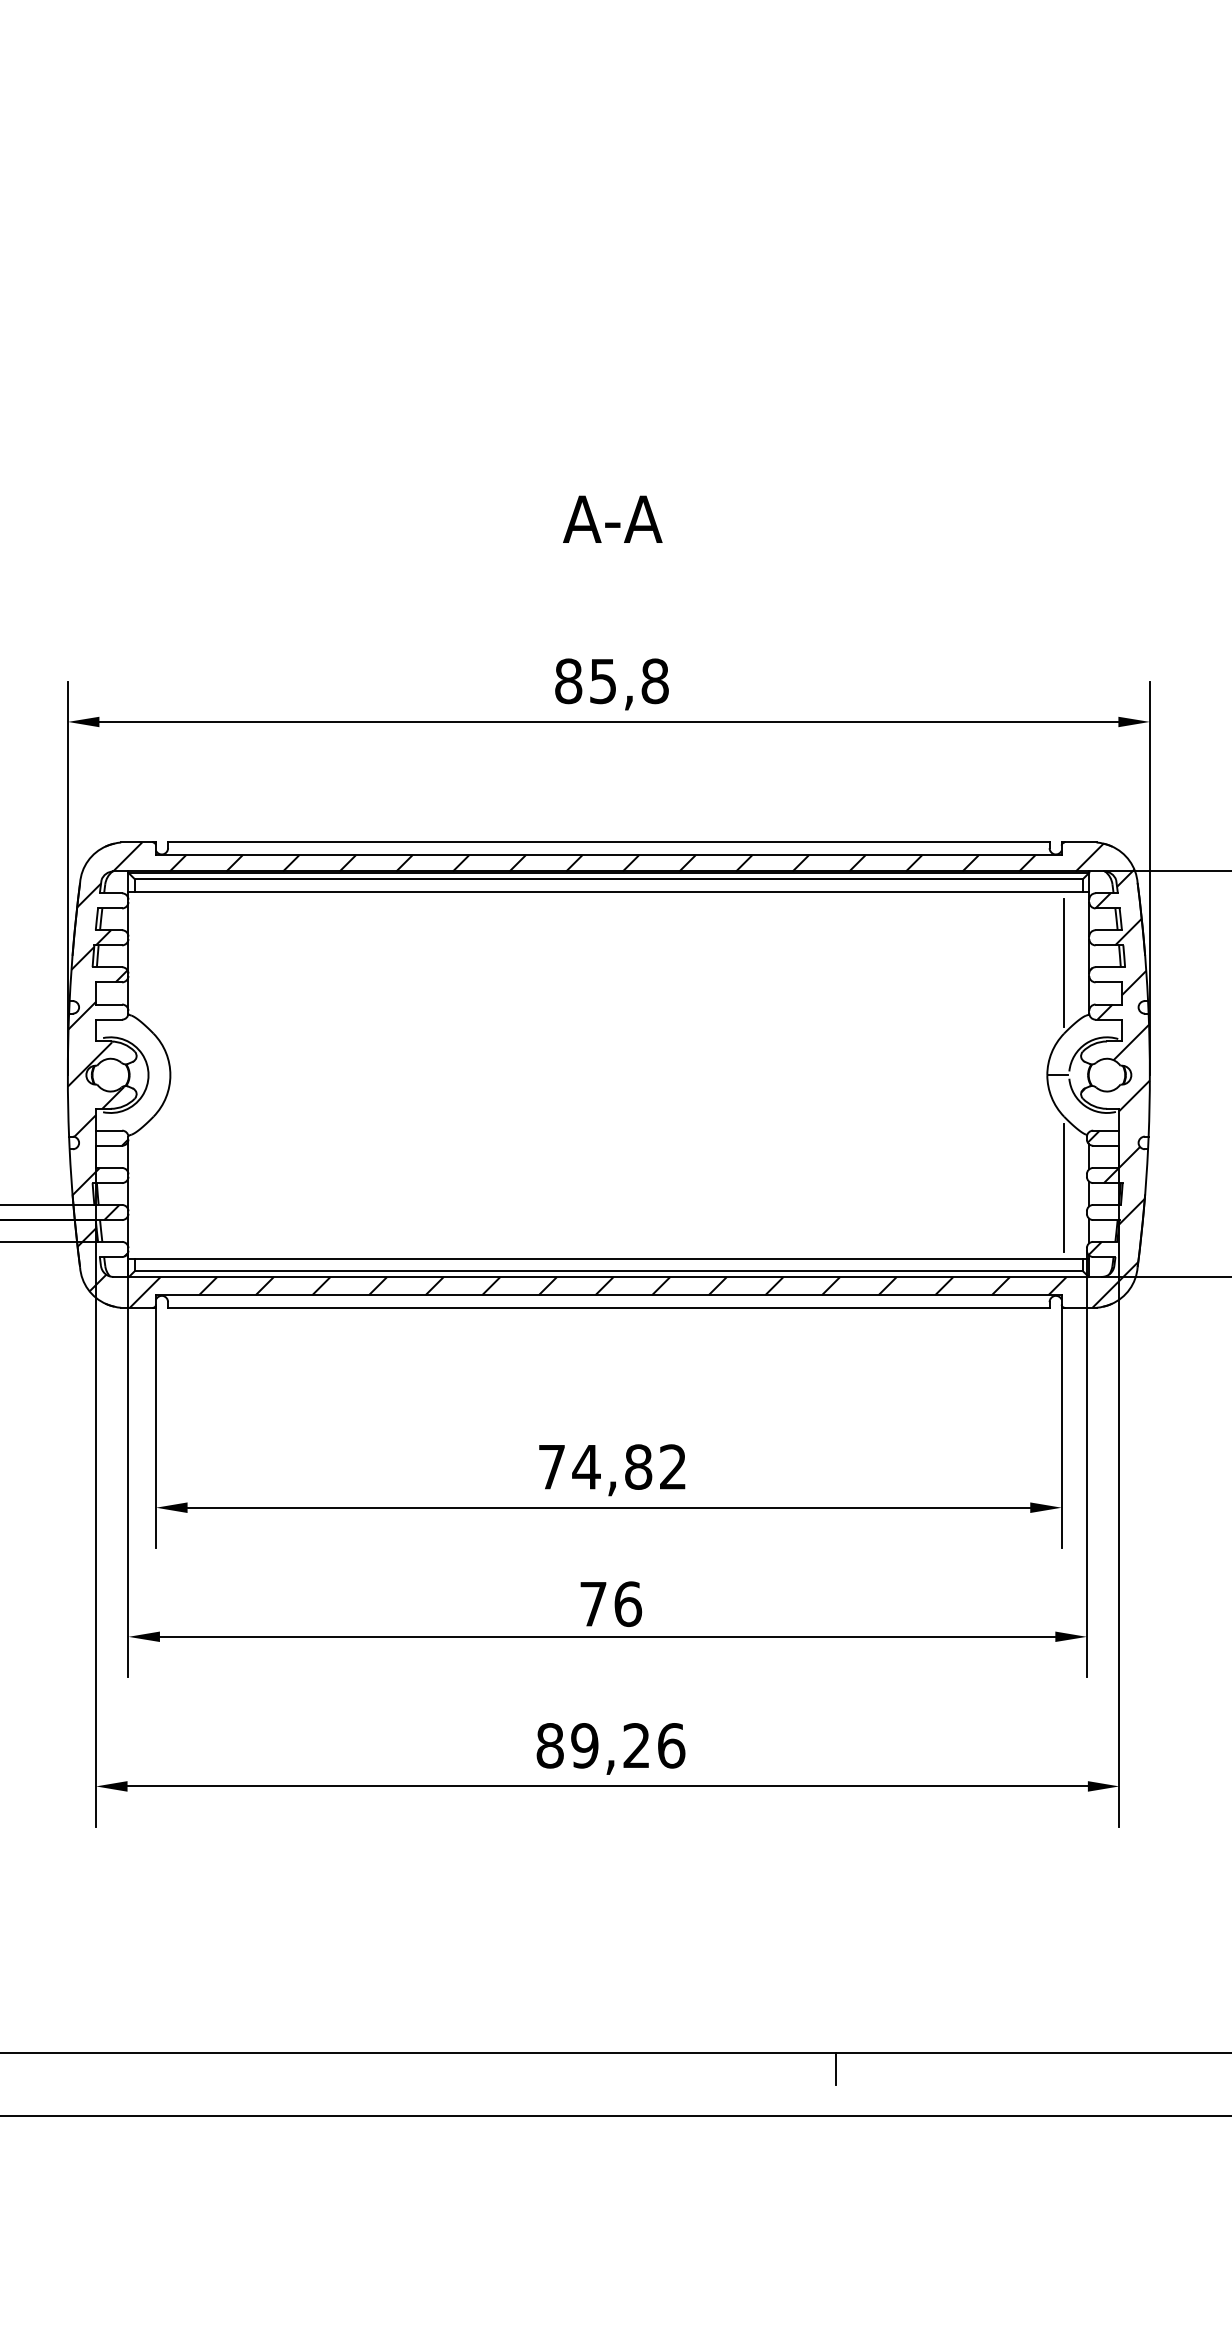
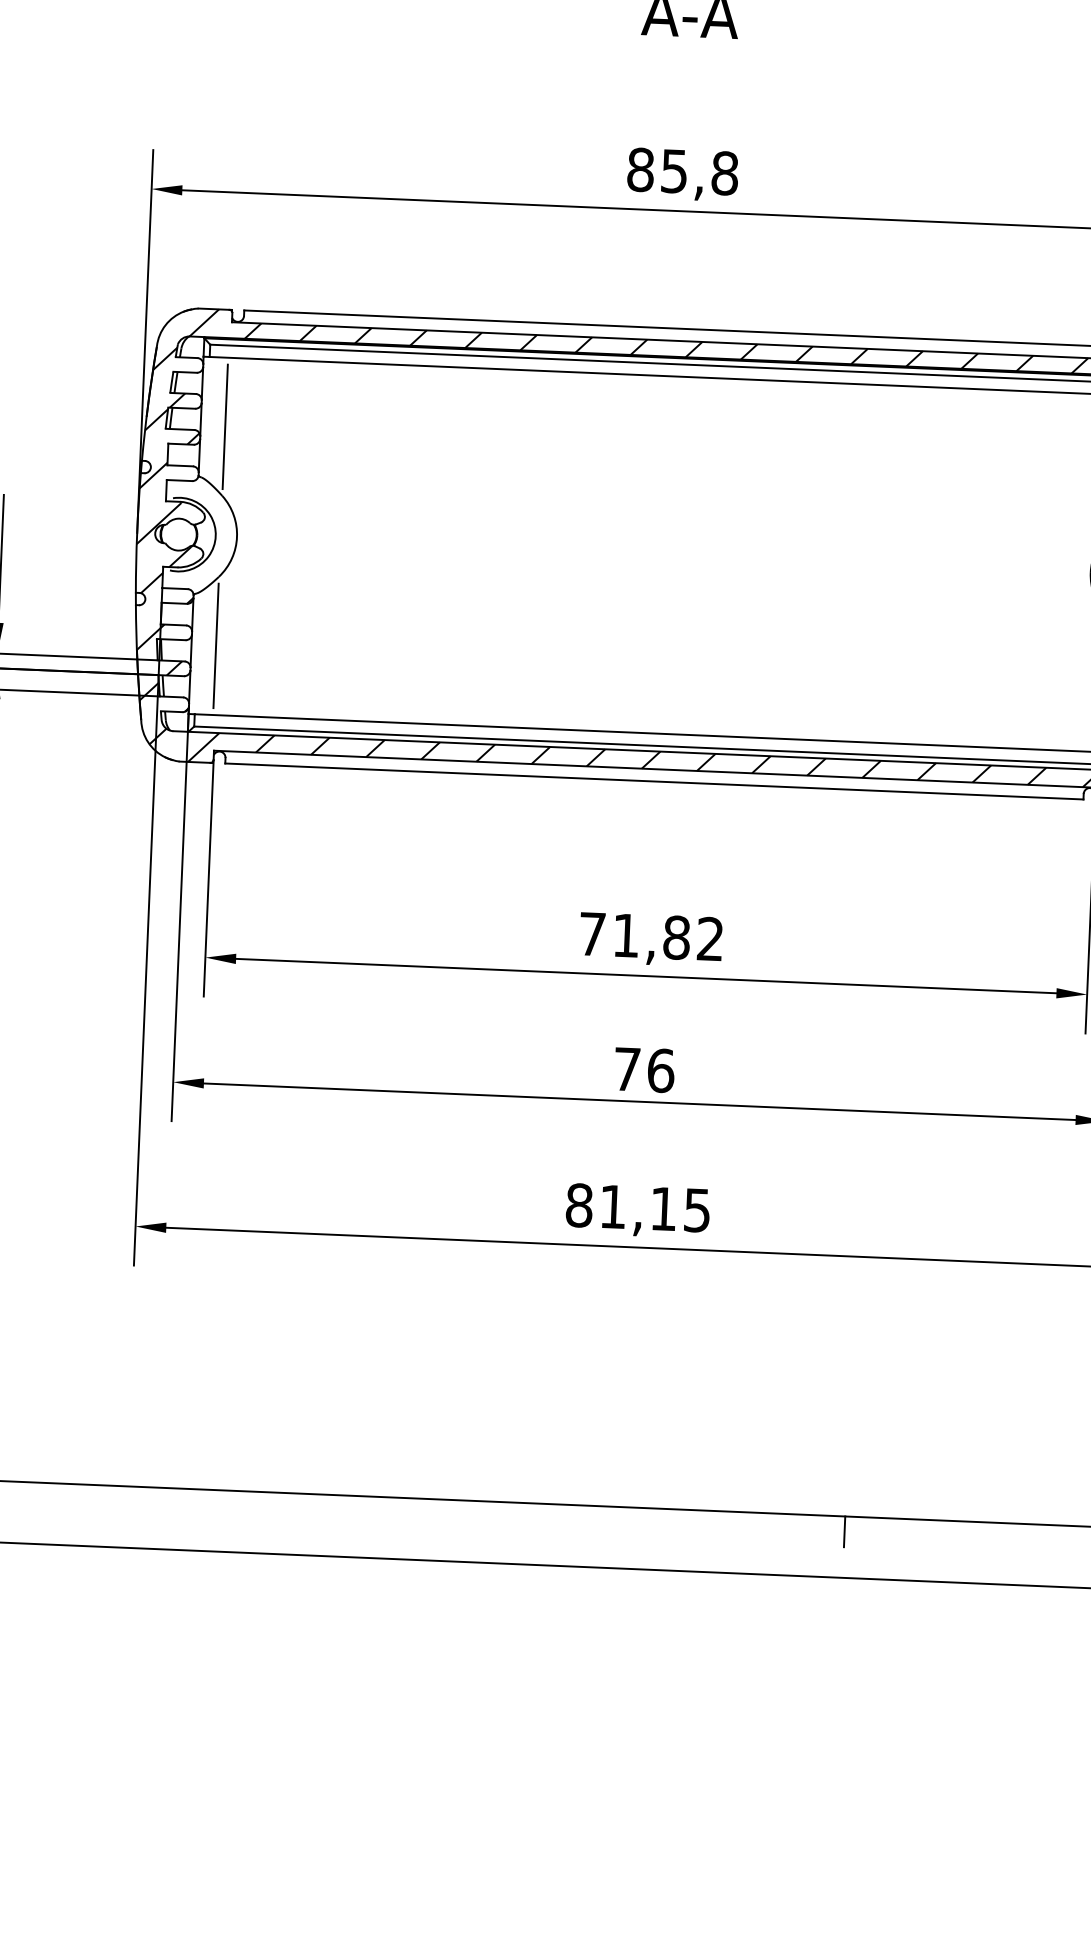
line: (153, 962) -> (225, 426), added
line: (153, 1187) -> (215, 645), added
text: (586, 1467) -> (626, 936), 74,82 -> 71,82
text: (628, 1745) -> (655, 1208), 89,26 -> 81,15

